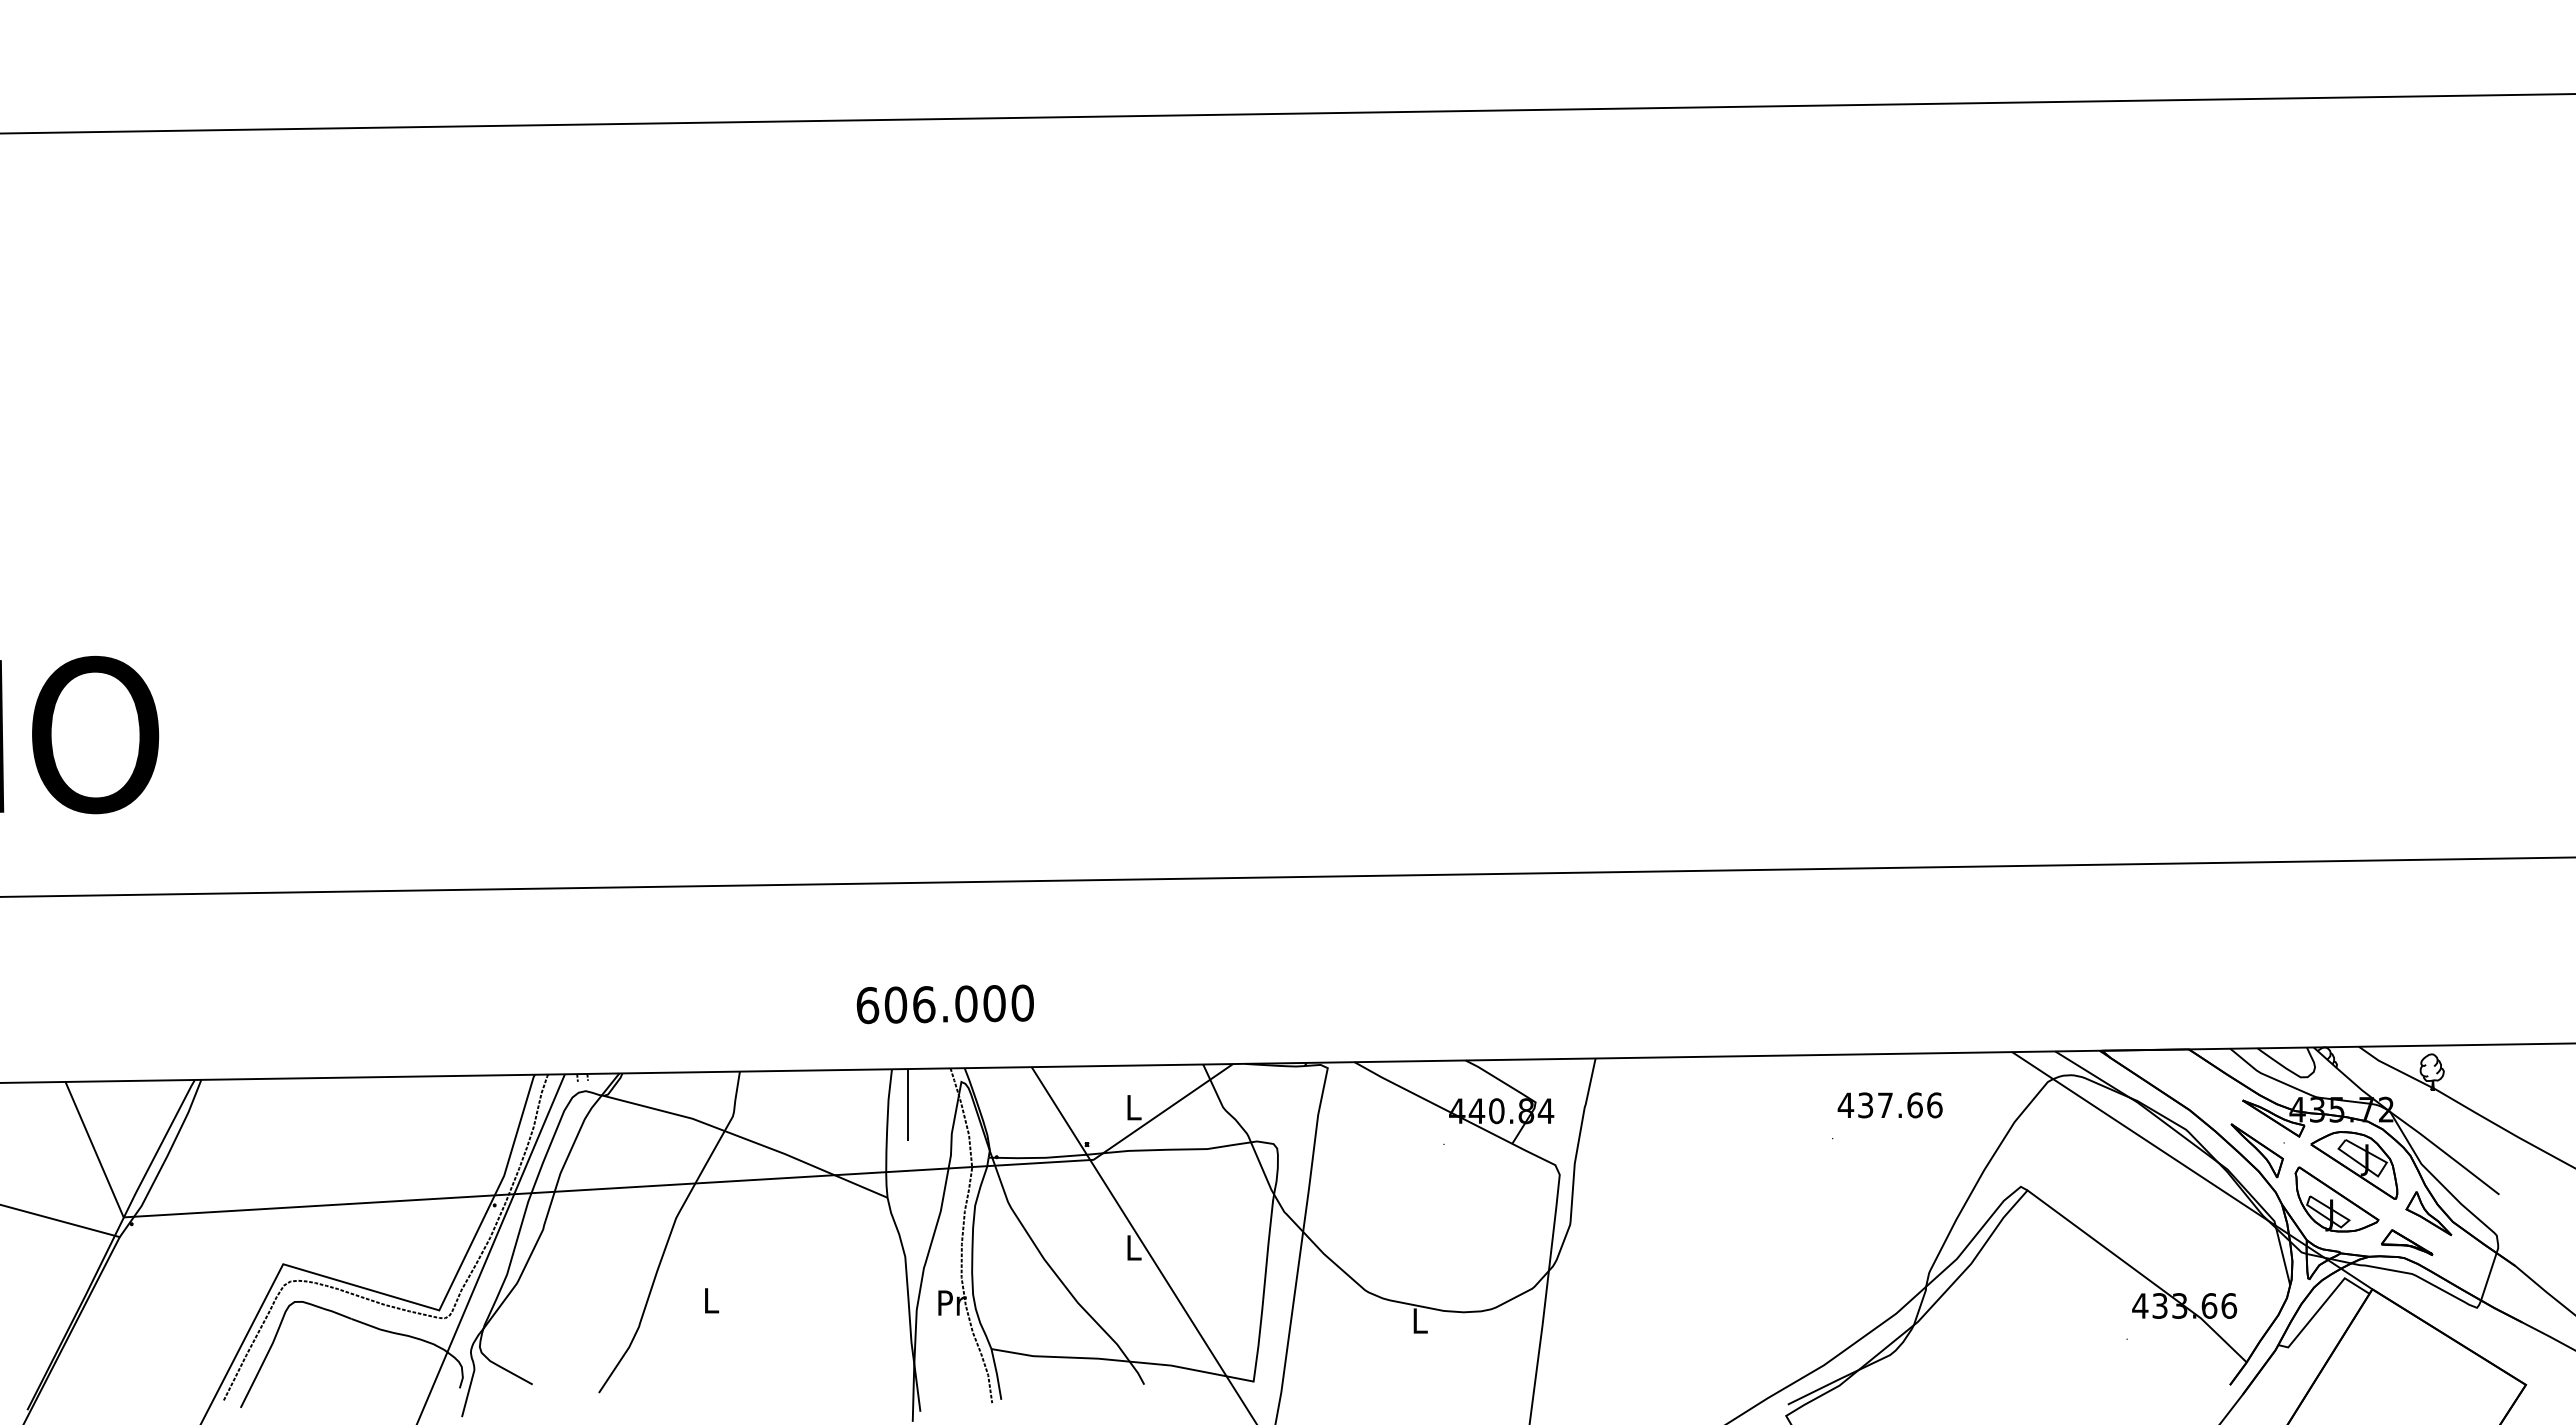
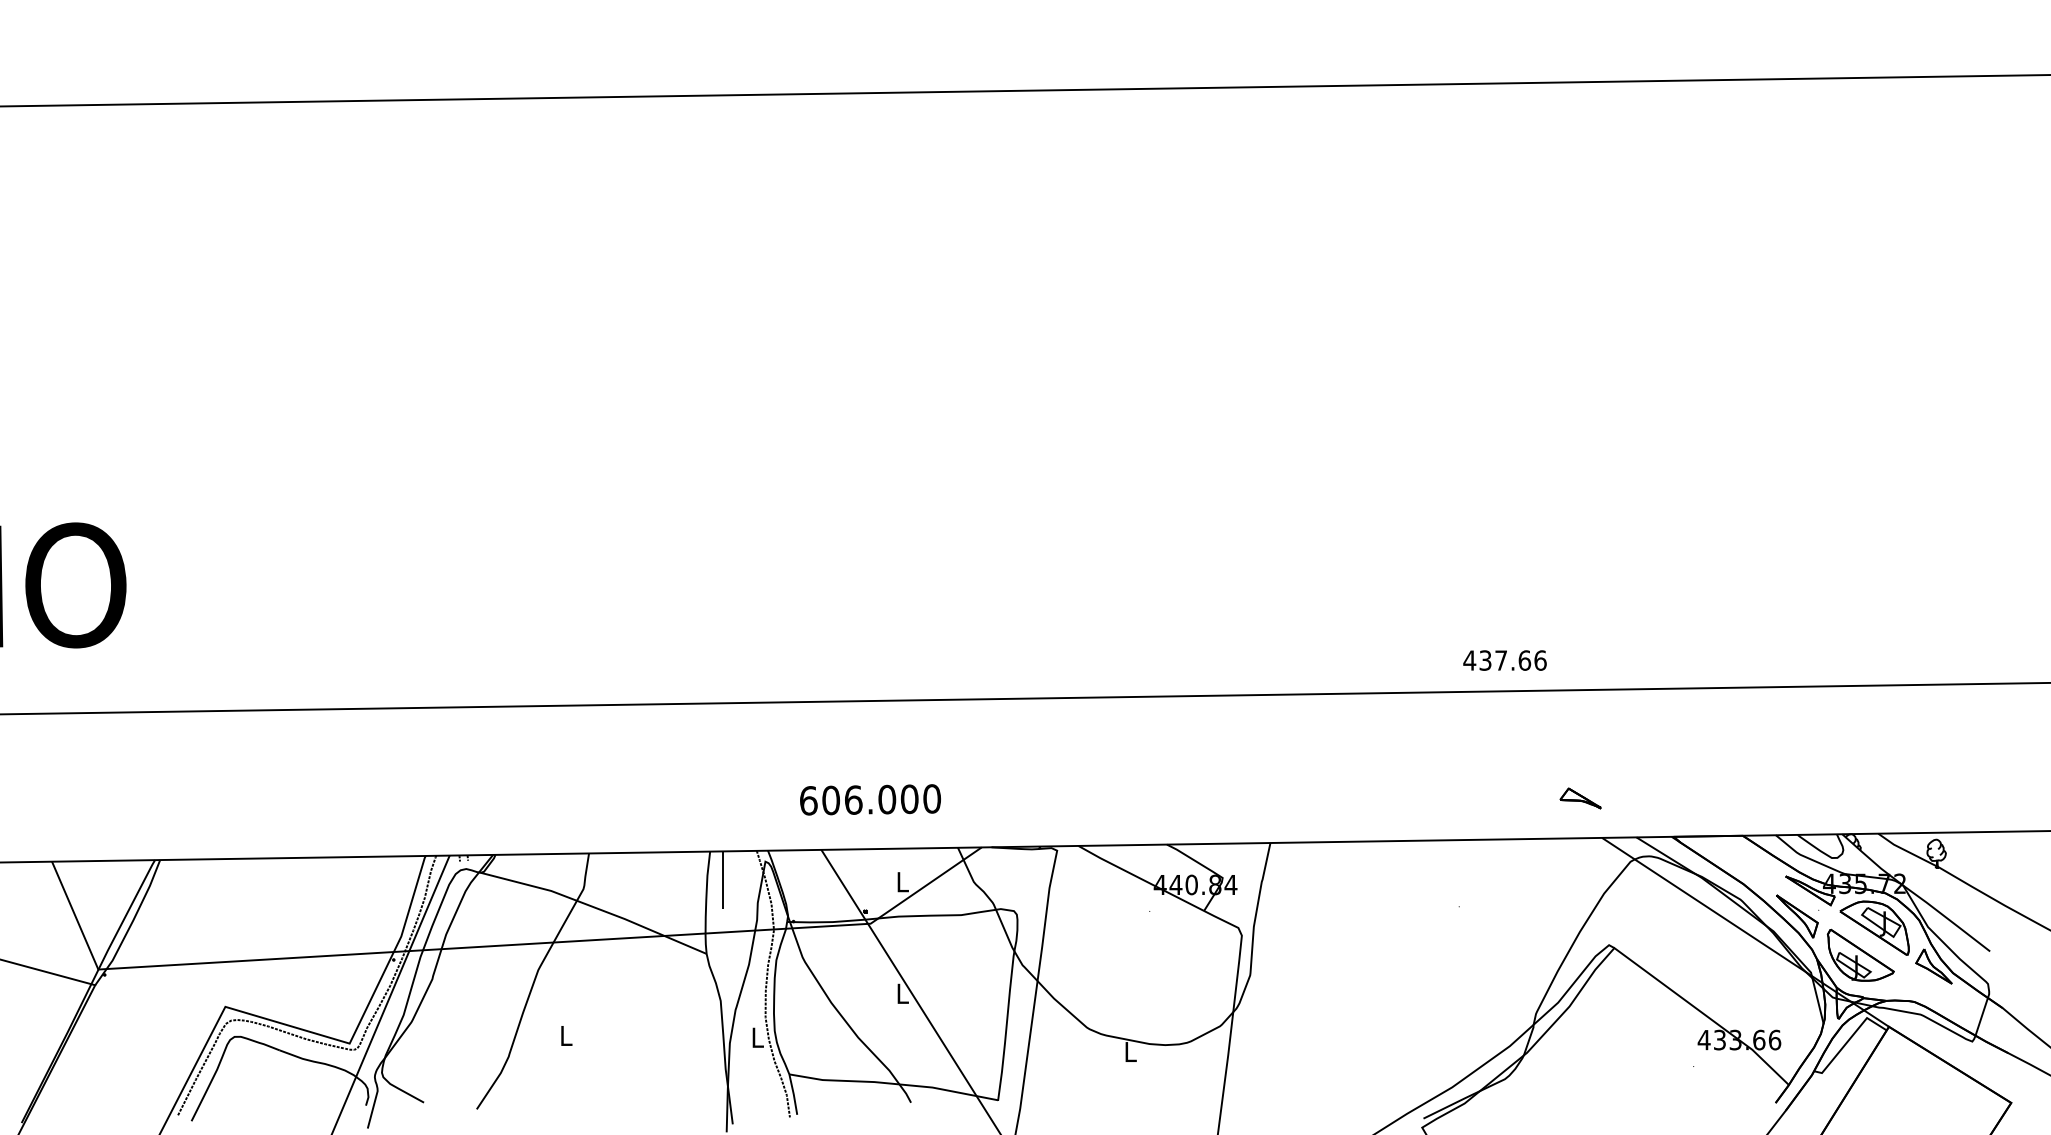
text: (944, 1004) -> (869, 800), moved
text: (1889, 1105) -> (1504, 660), moved
part: (2407, 1242) -> (1580, 798), moved
text: (952, 1302) -> (758, 1037), Pr -> L

